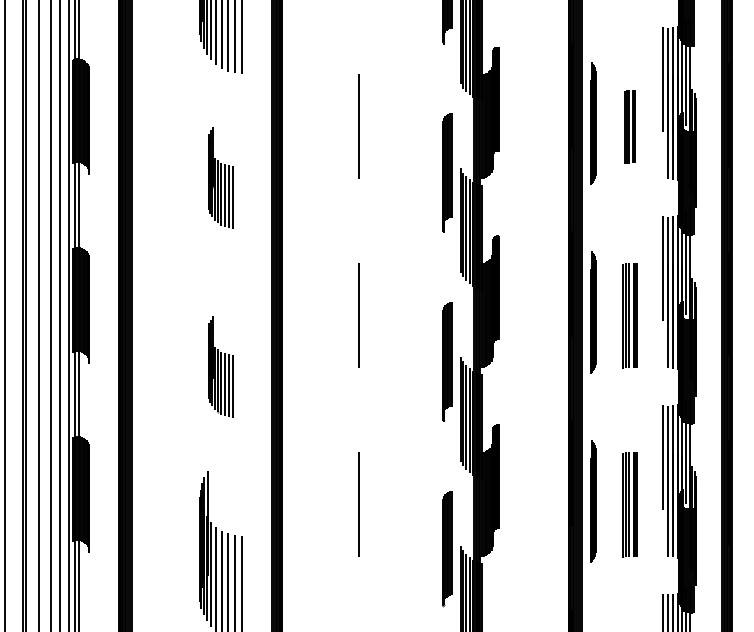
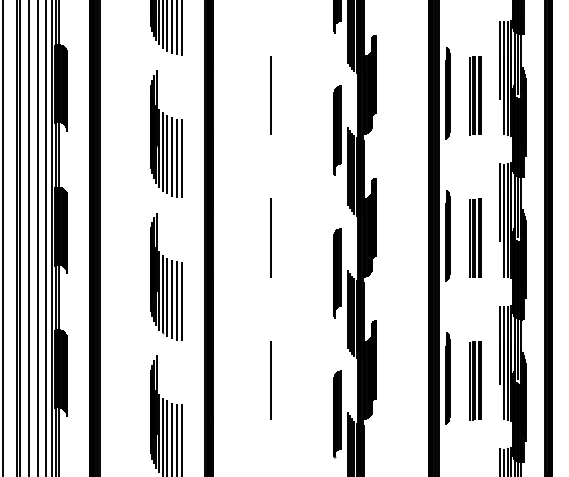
part: (629, 126) -> (475, 95), size x1.43
part: (220, 176) -> (166, 133), size x1.67
part: (220, 366) -> (166, 276), size x1.67

